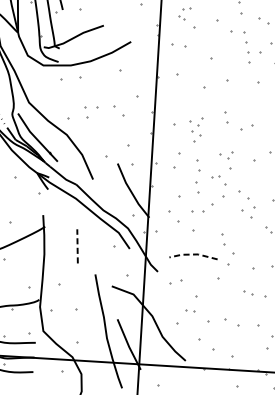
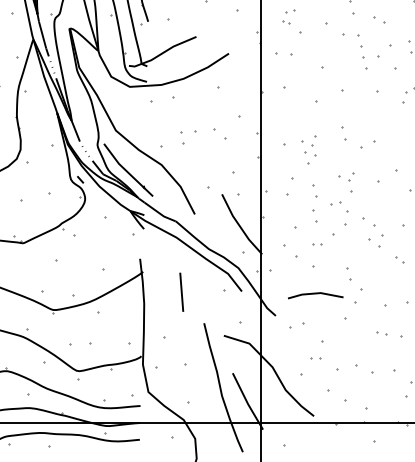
part: (197, 212) -> (317, 244), size x0.62
line: (77, 246) -> (181, 292), dashed -> solid
line: (193, 254) -> (315, 293), dashed -> solid

